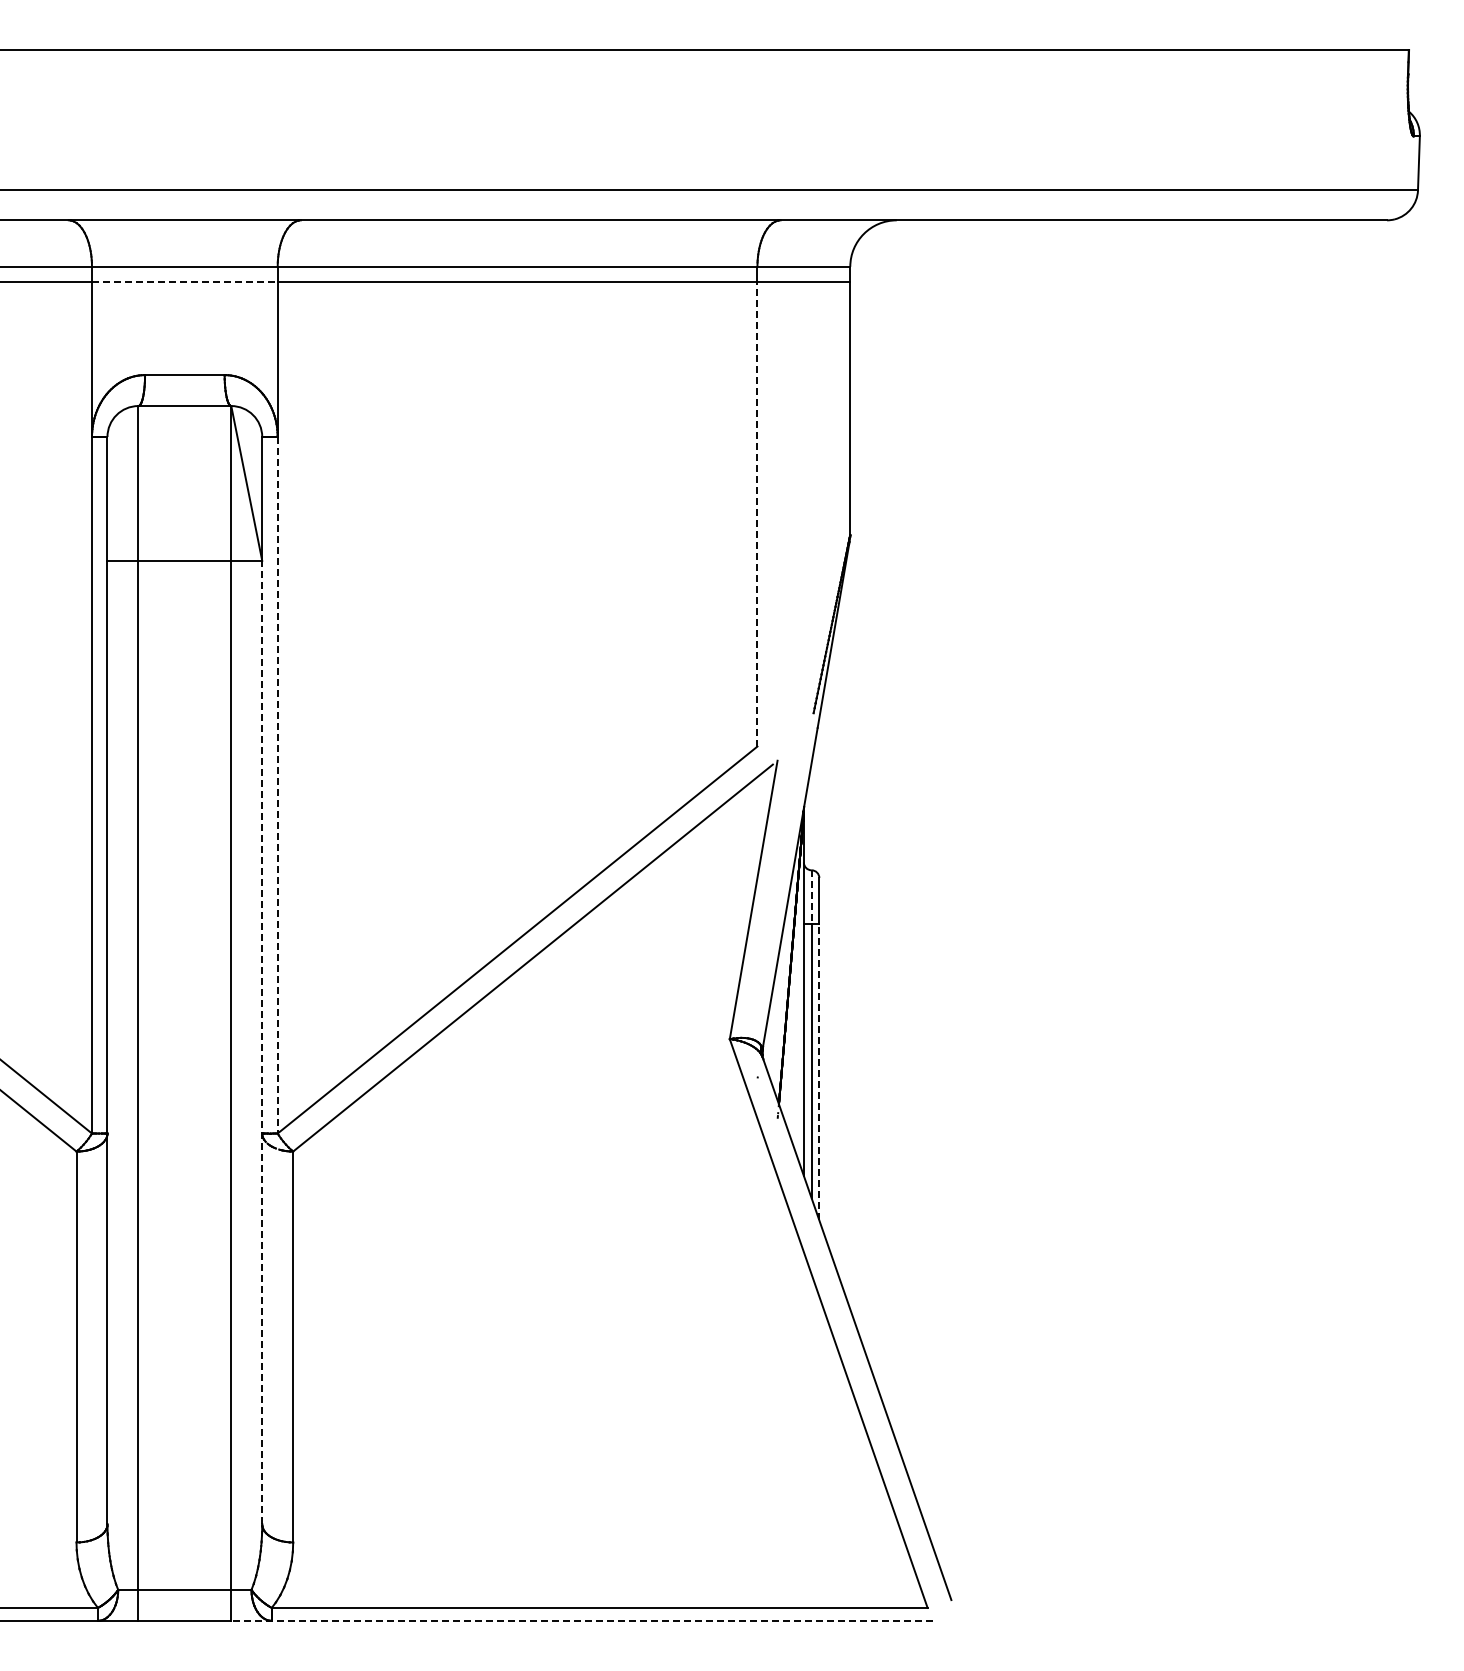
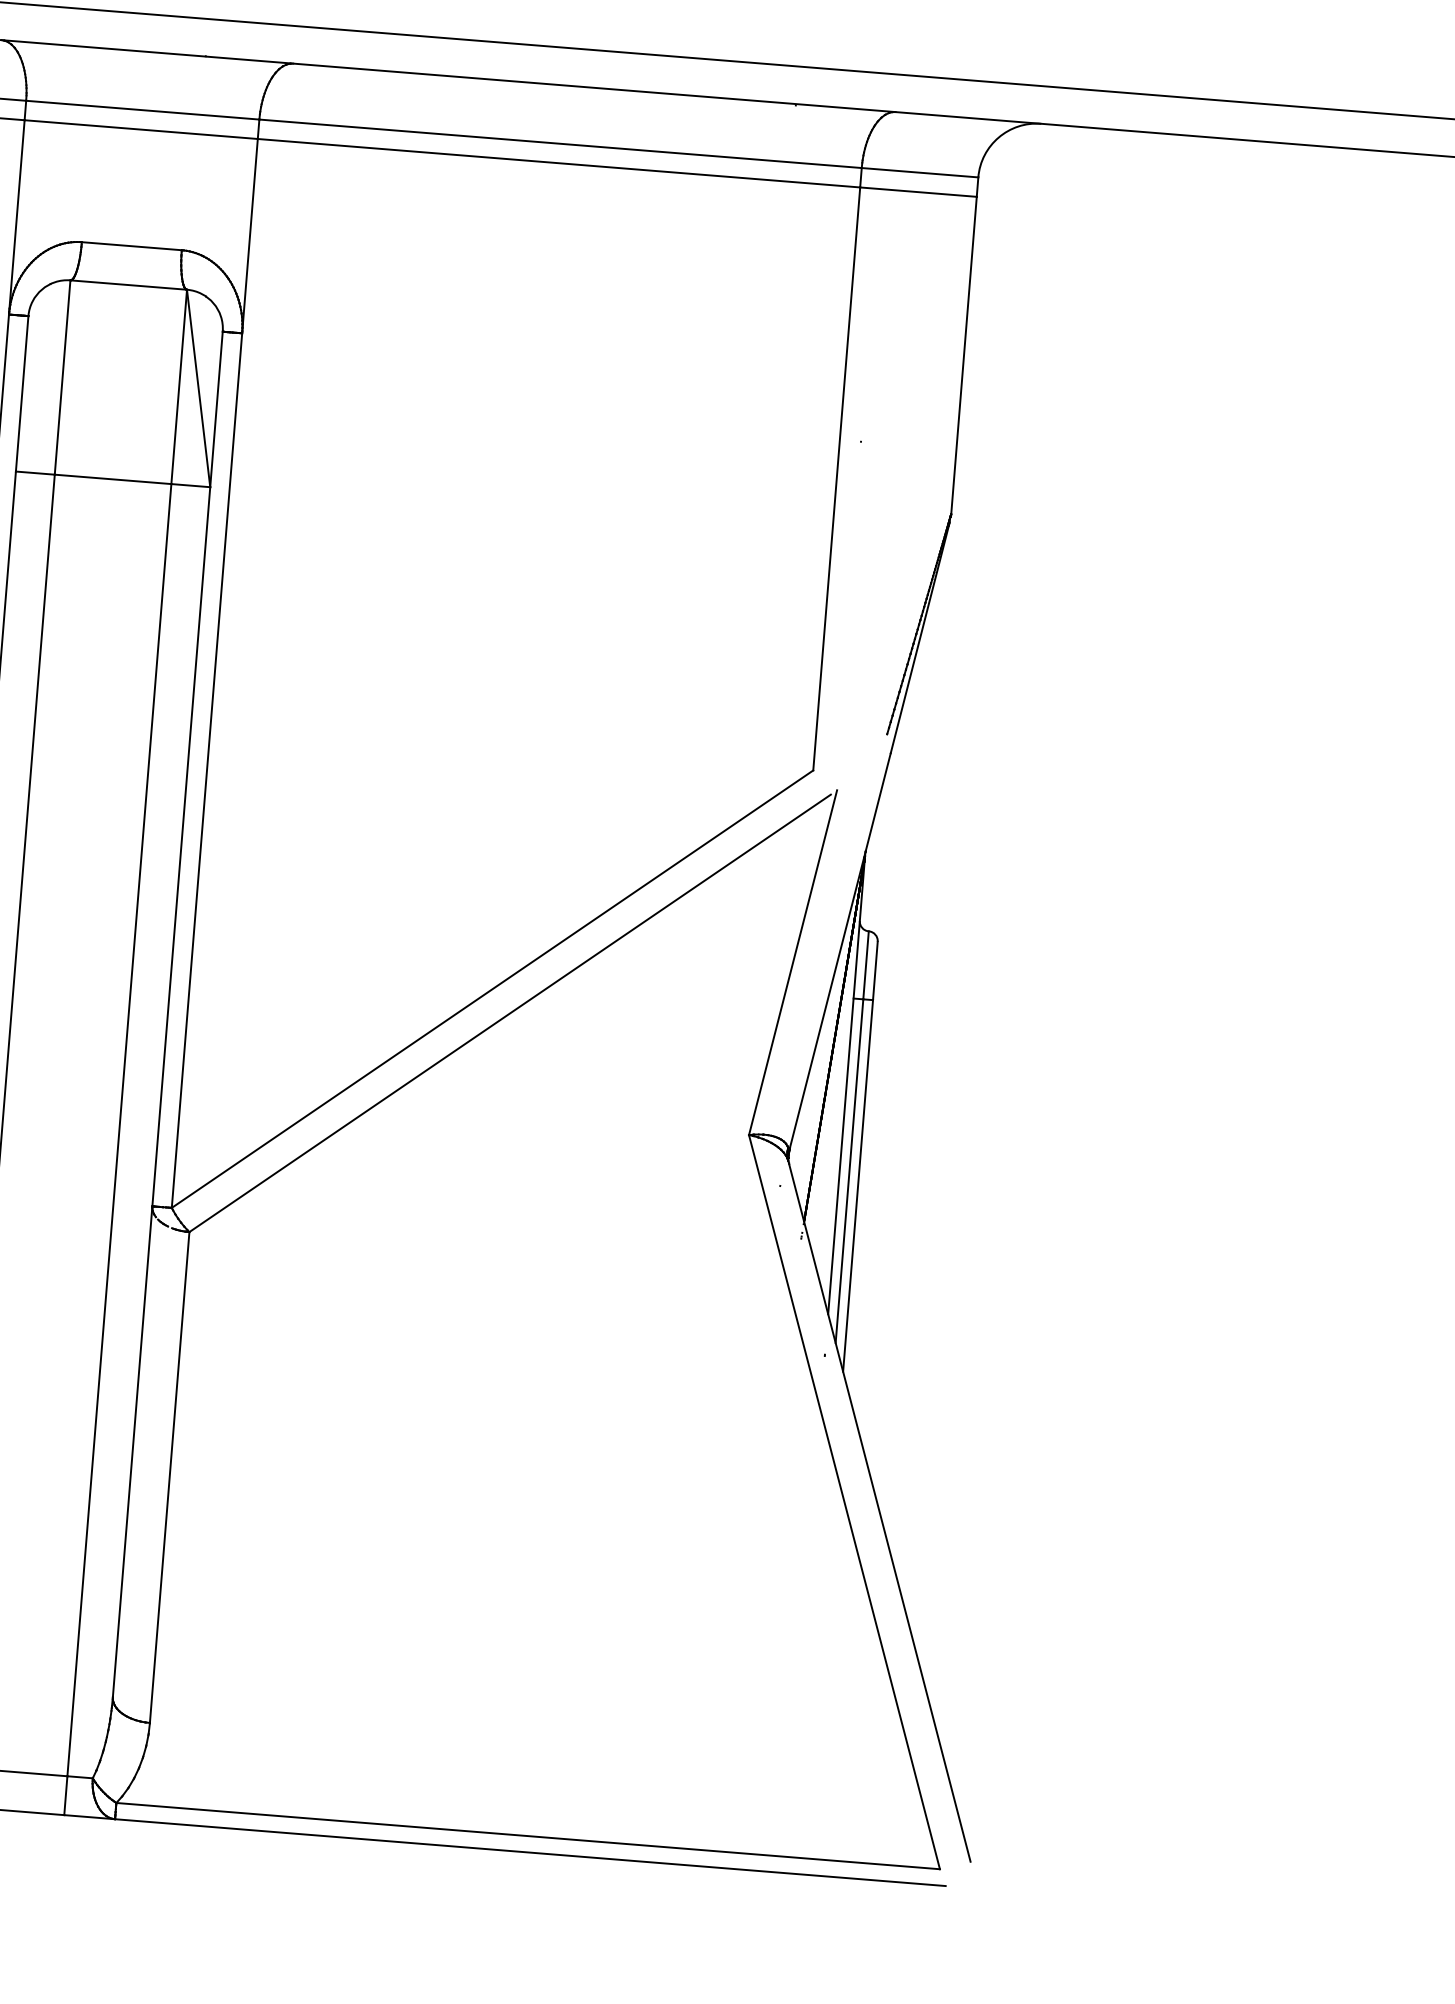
line: (184, 282) -> (140, 129), dashed -> solid
line: (757, 513) -> (836, 477), dashed -> solid
line: (277, 785) -> (206, 770), dashed -> solid
line: (811, 897) -> (865, 965), dashed -> solid
line: (262, 1042) -> (161, 1092), dashed -> solid
line: (819, 1072) -> (858, 1185), dashed -> solid
line: (582, 1620) -> (505, 1850), dashed -> solid

